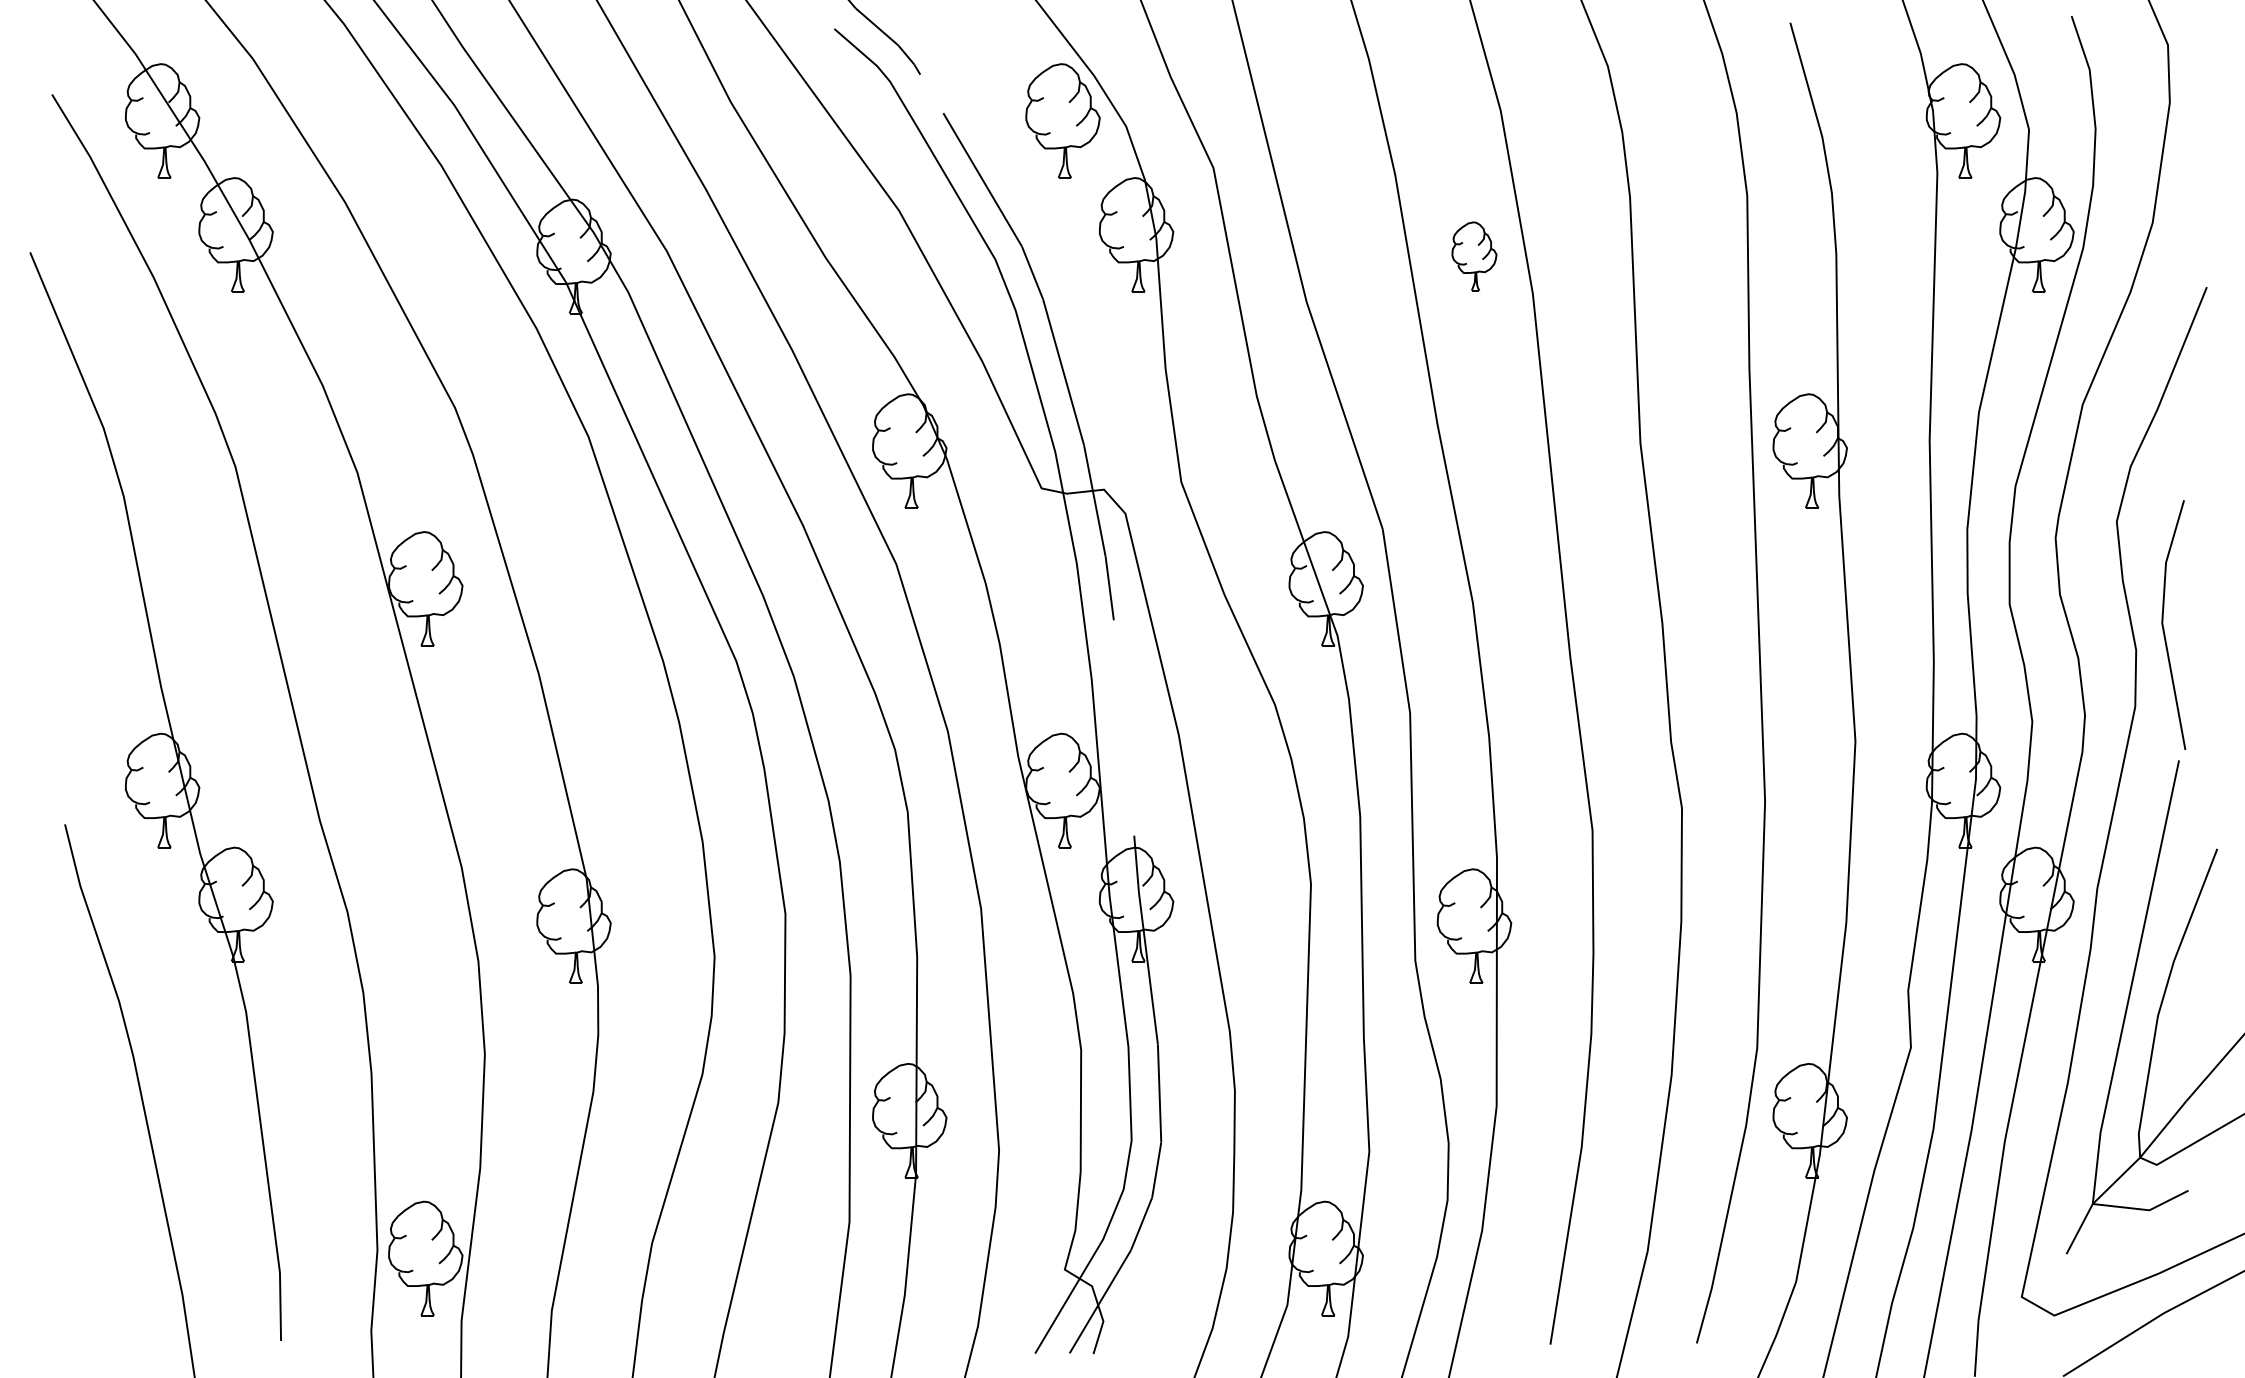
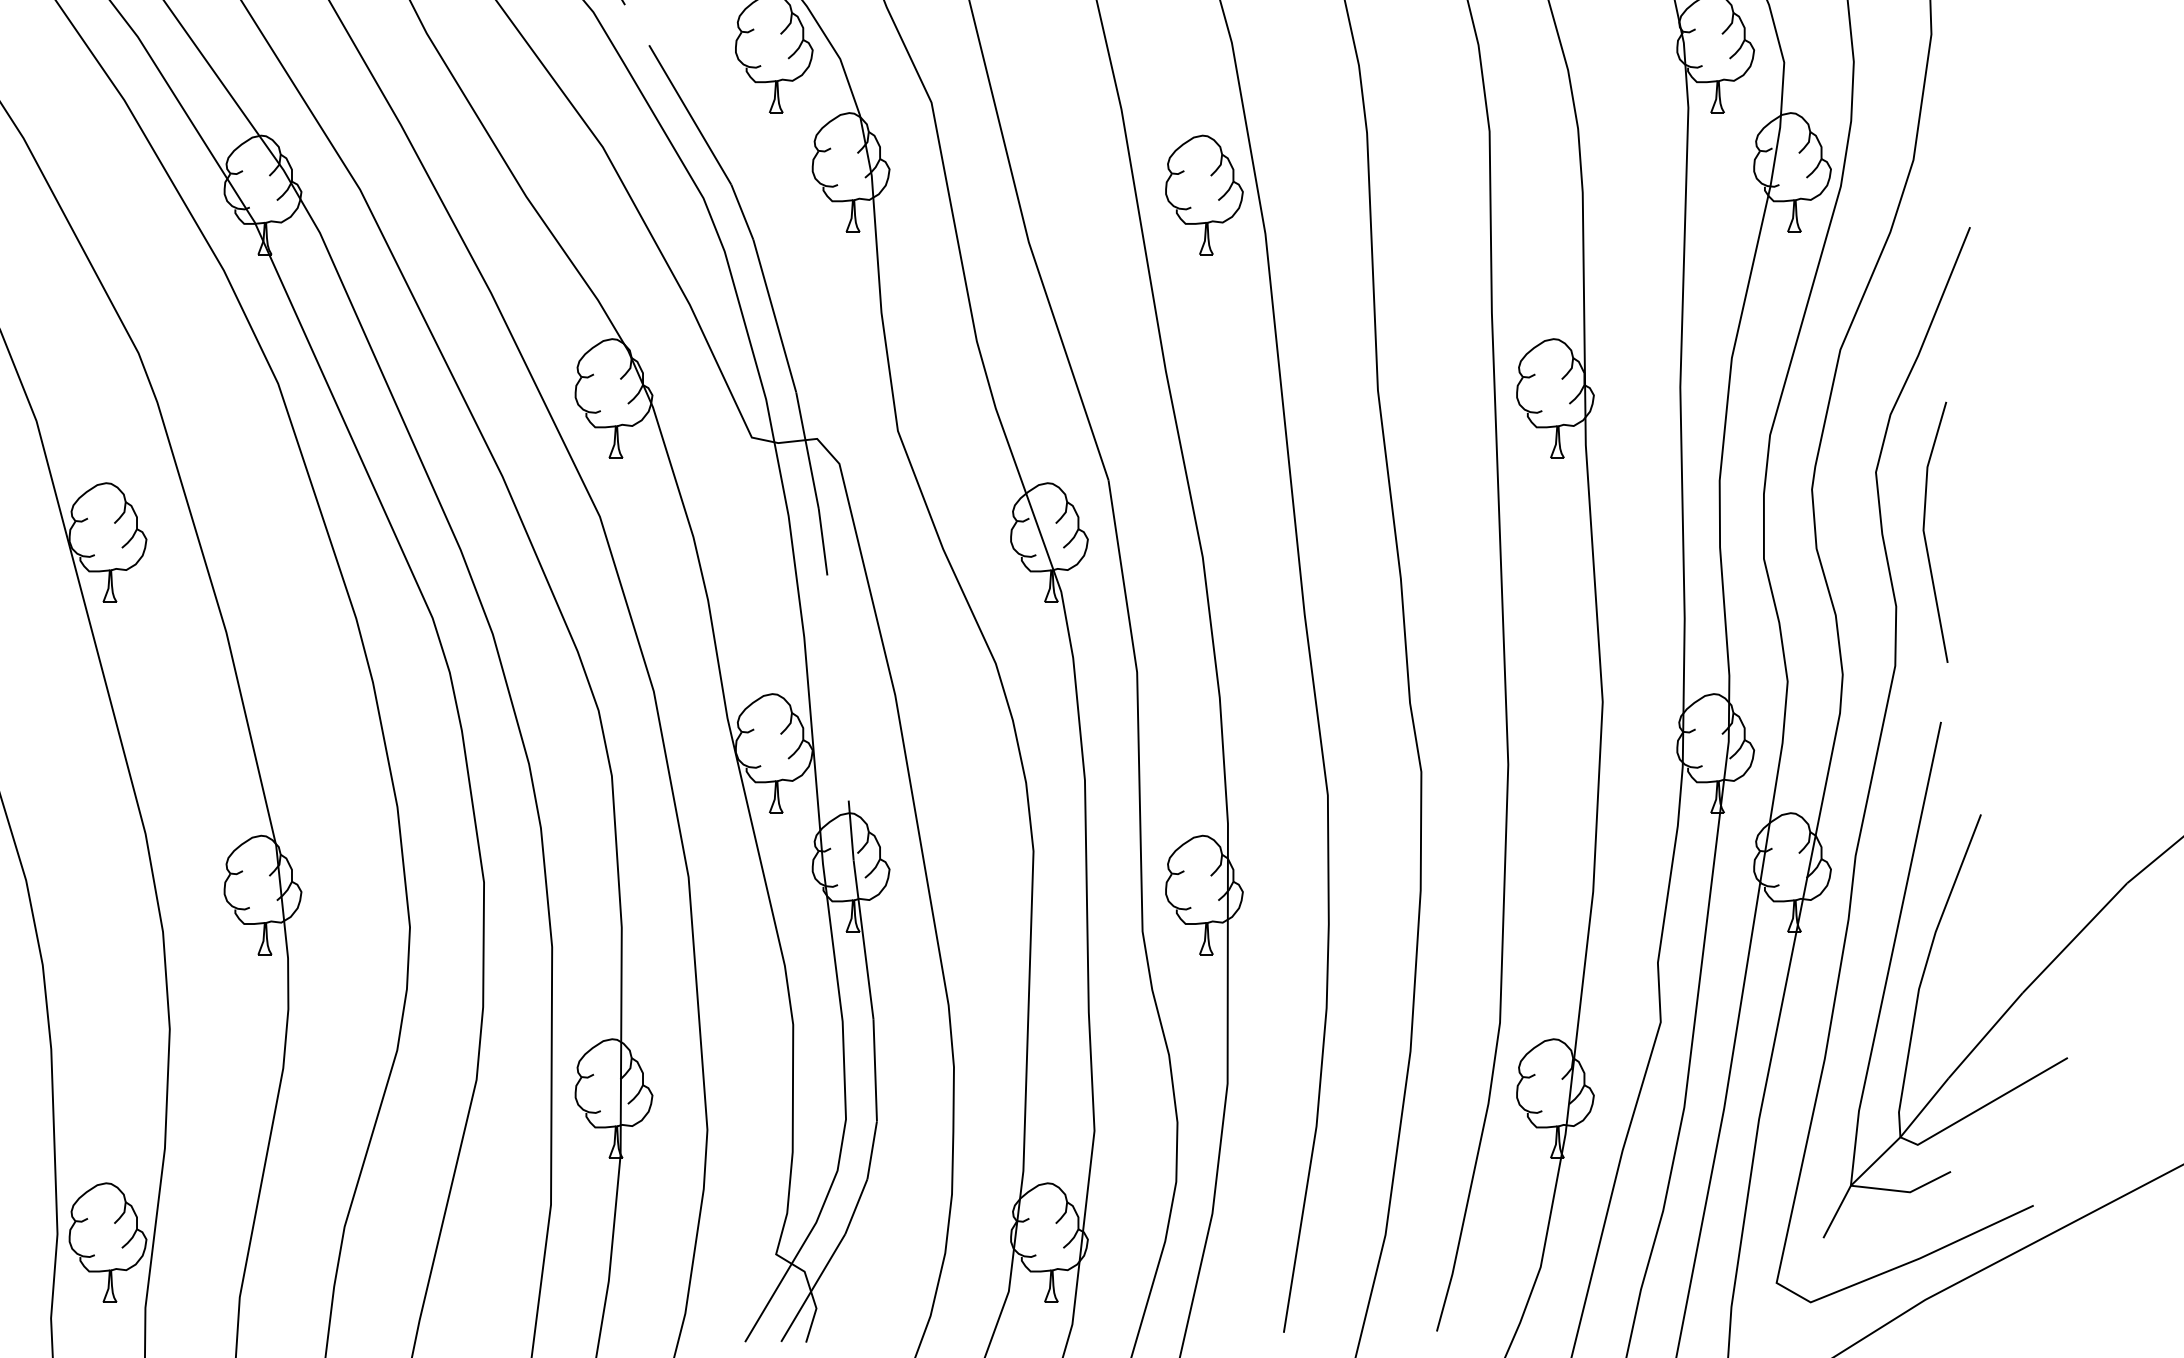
part: (1474, 256) -> (1204, 195), size x1.67
line: (2164, 628) -> (1925, 535), moved

